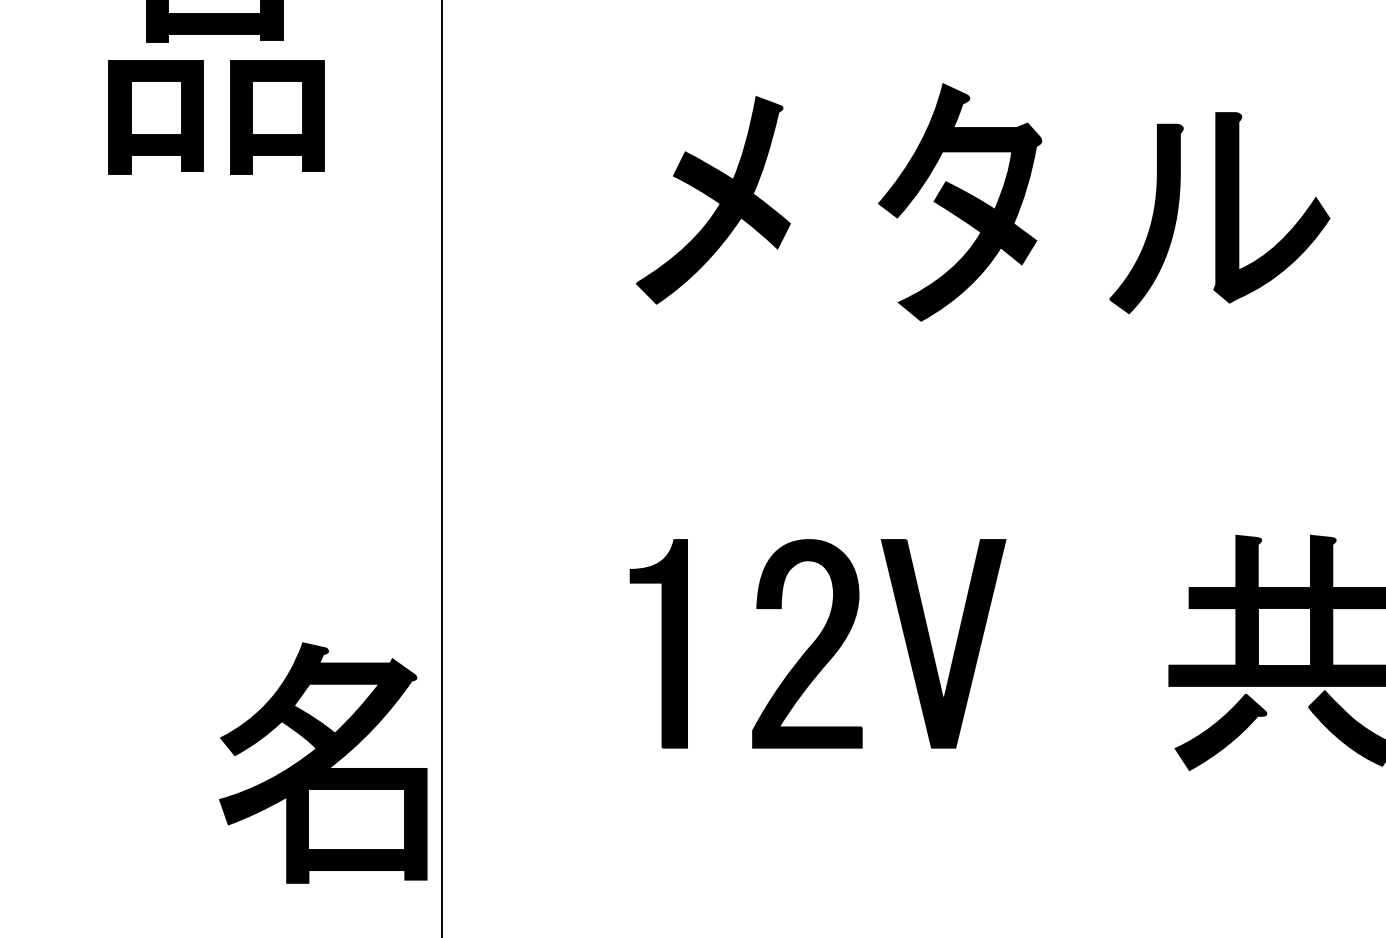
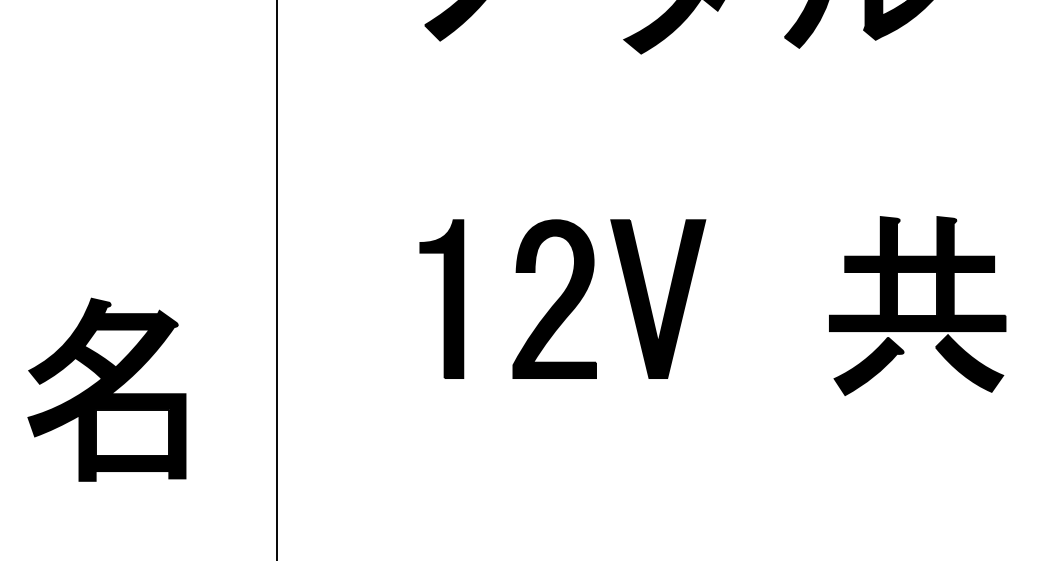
part: (323, 762) -> (107, 389), moved

